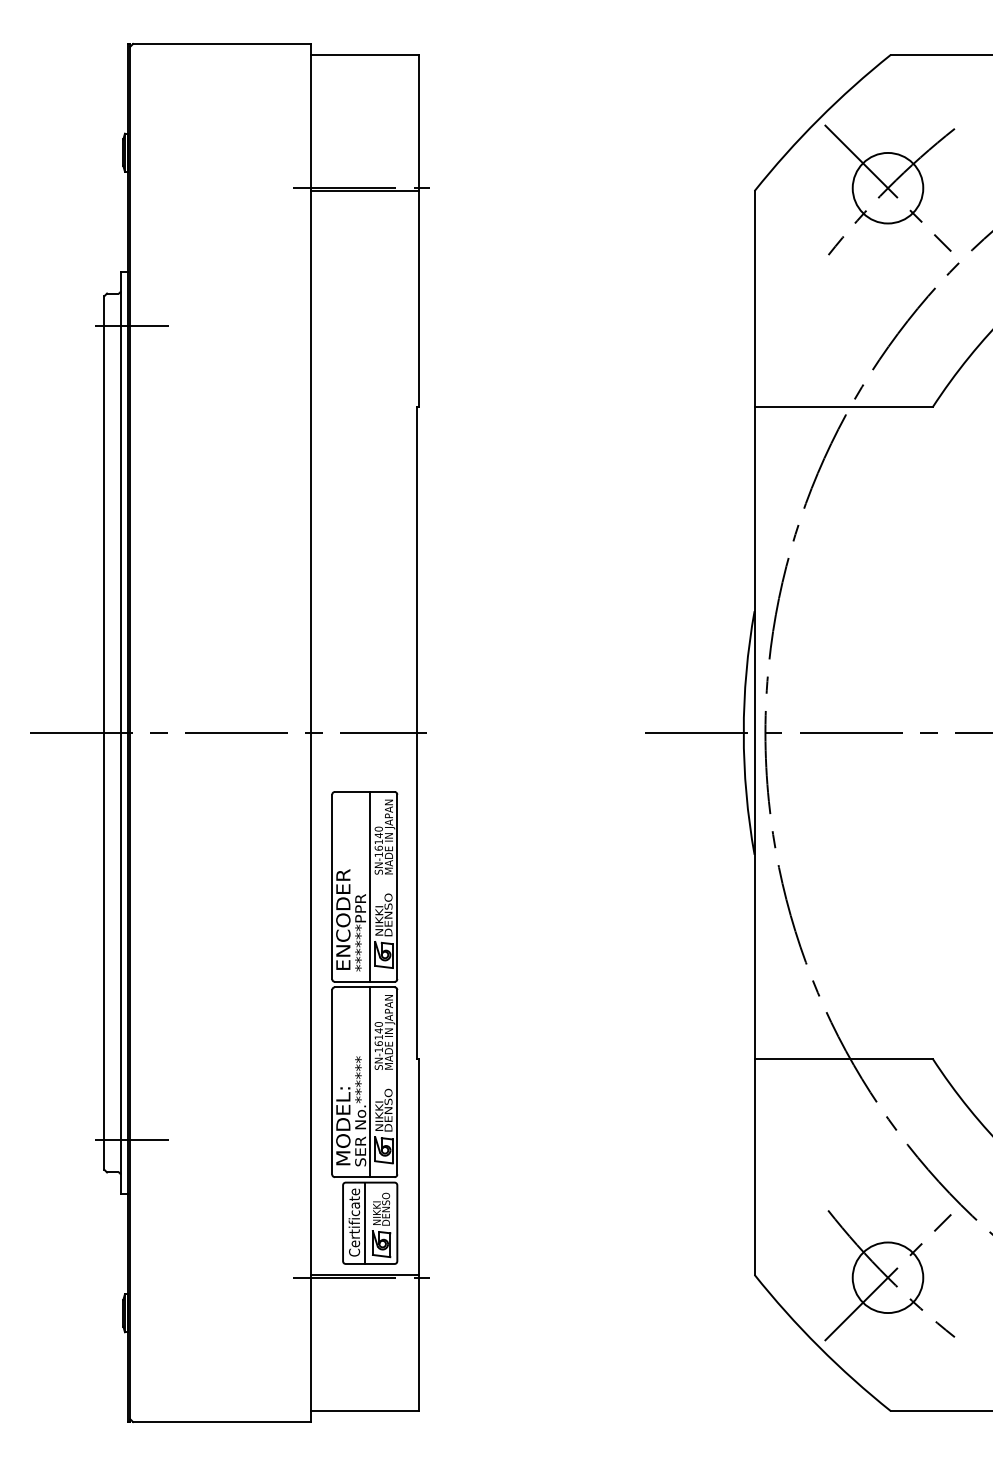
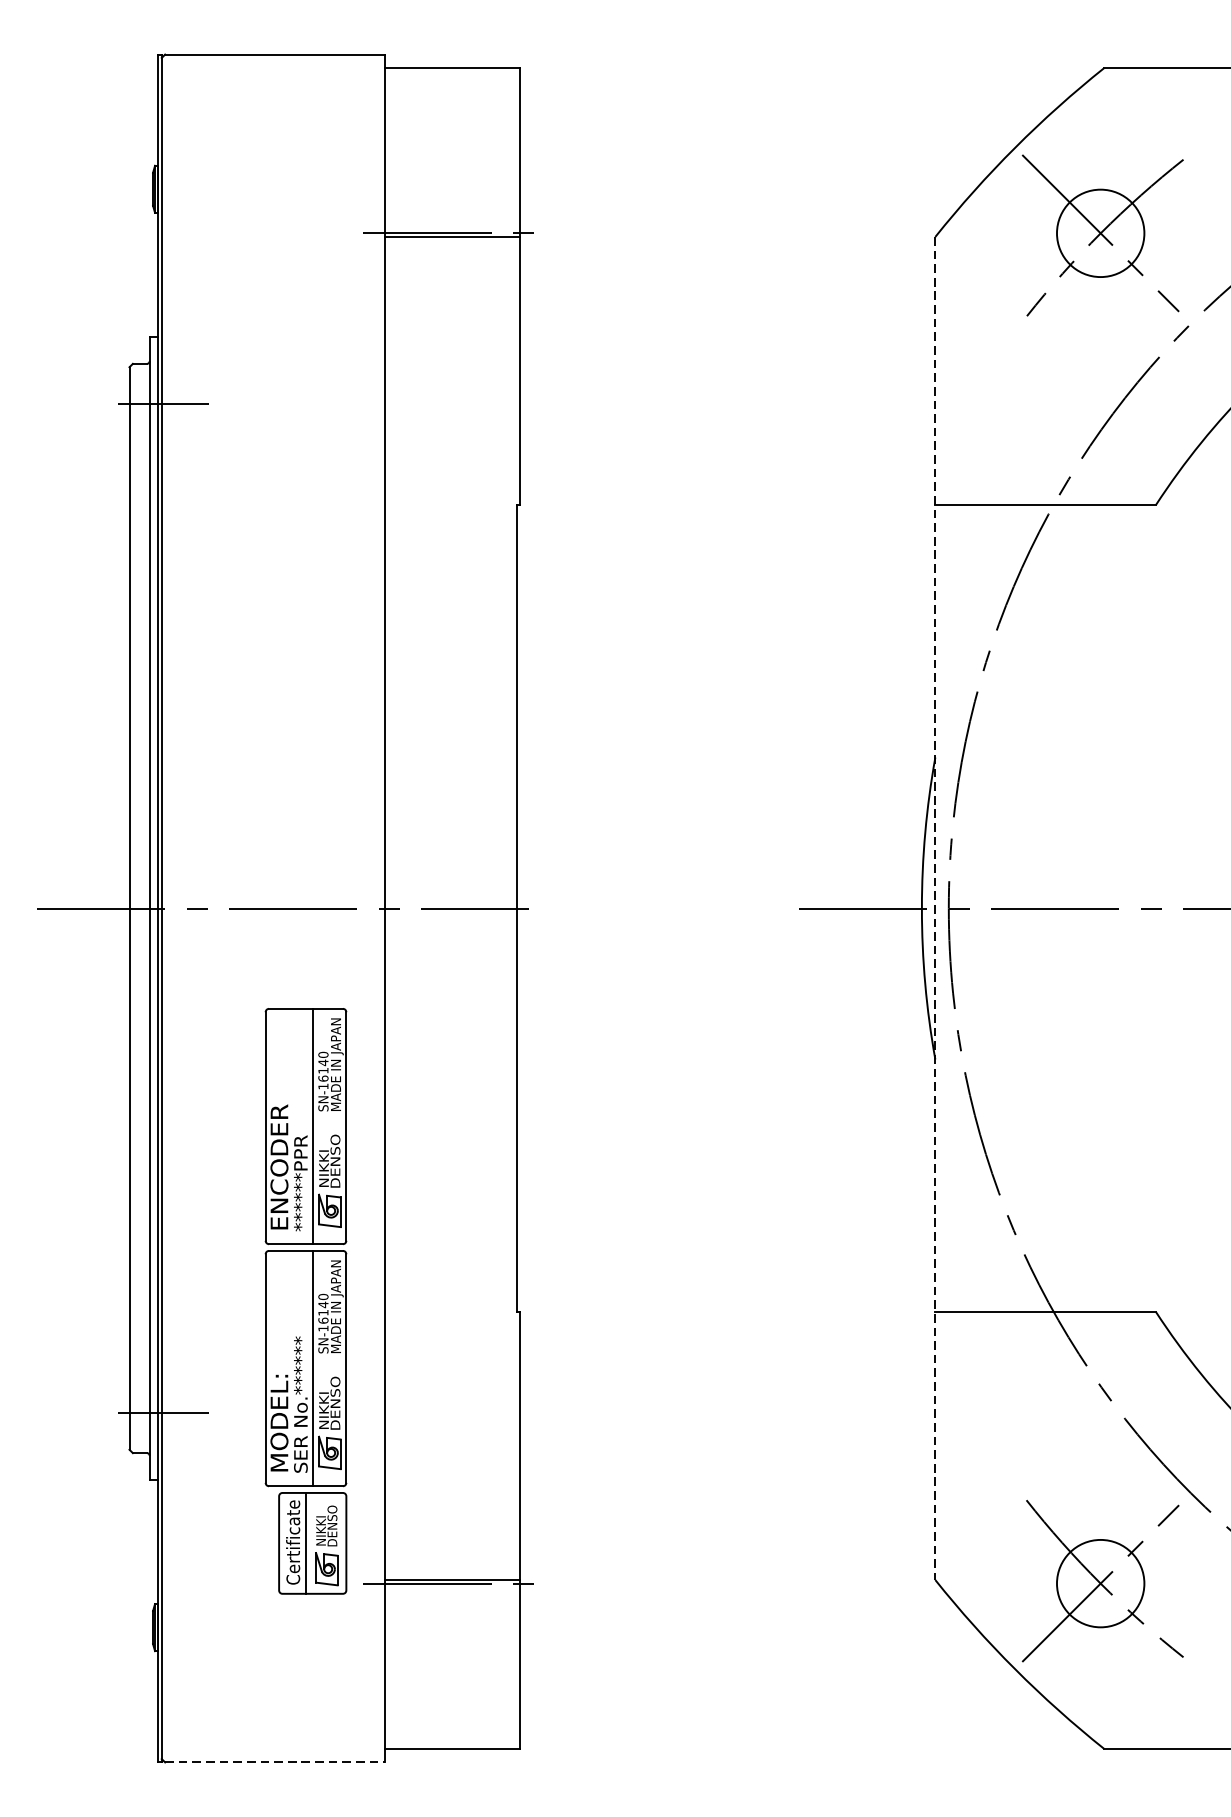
line: (754, 732) -> (935, 907), solid -> dashed
part: (364, 1027) -> (305, 1300), moved
line: (221, 1422) -> (274, 1762), solid -> dashed

